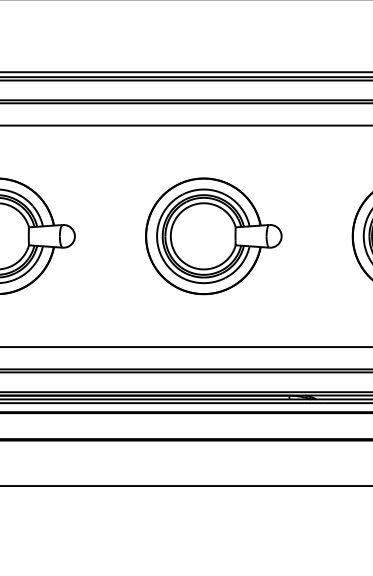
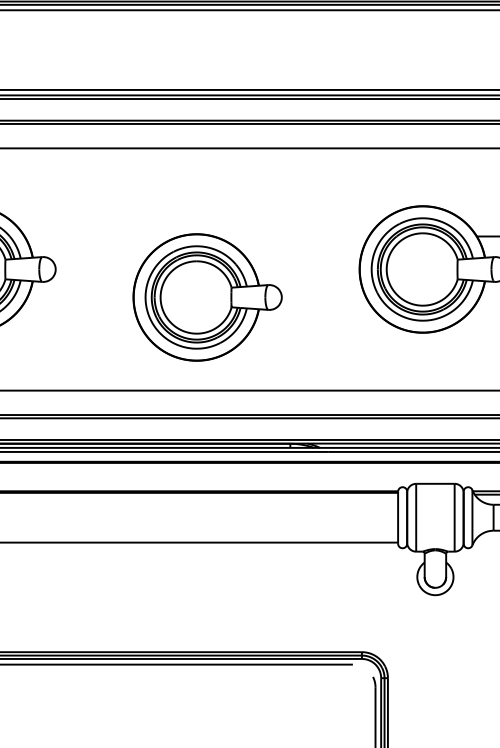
part: (213, 236) -> (207, 297), moved

